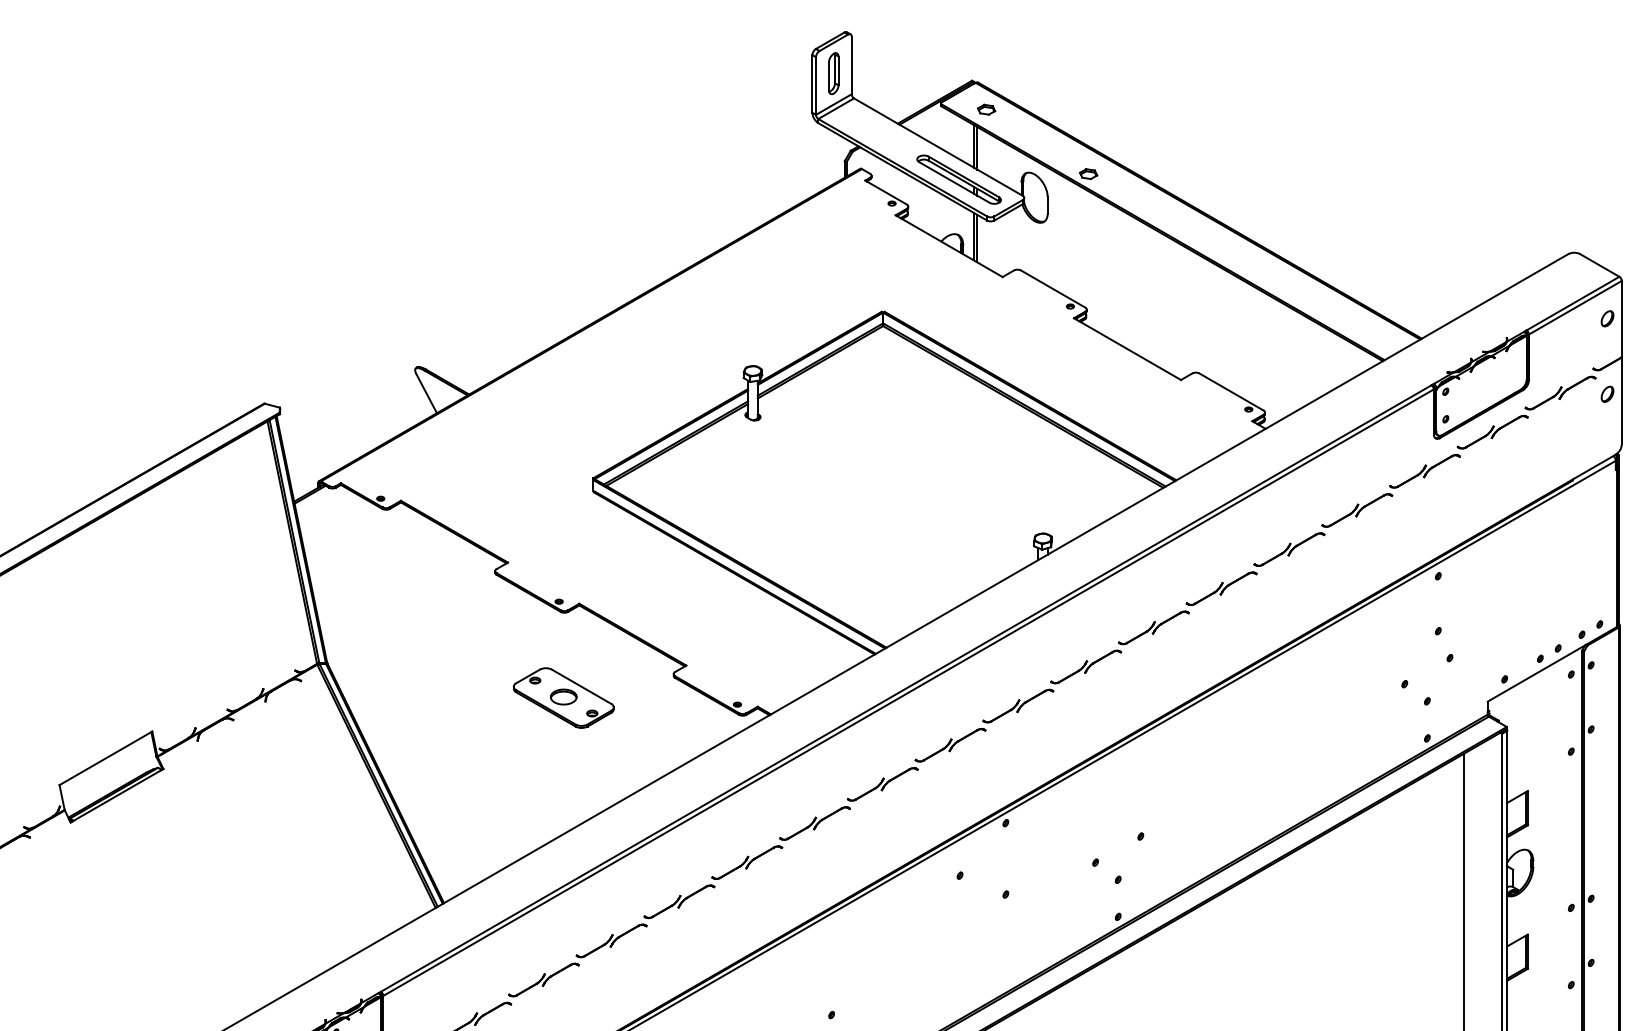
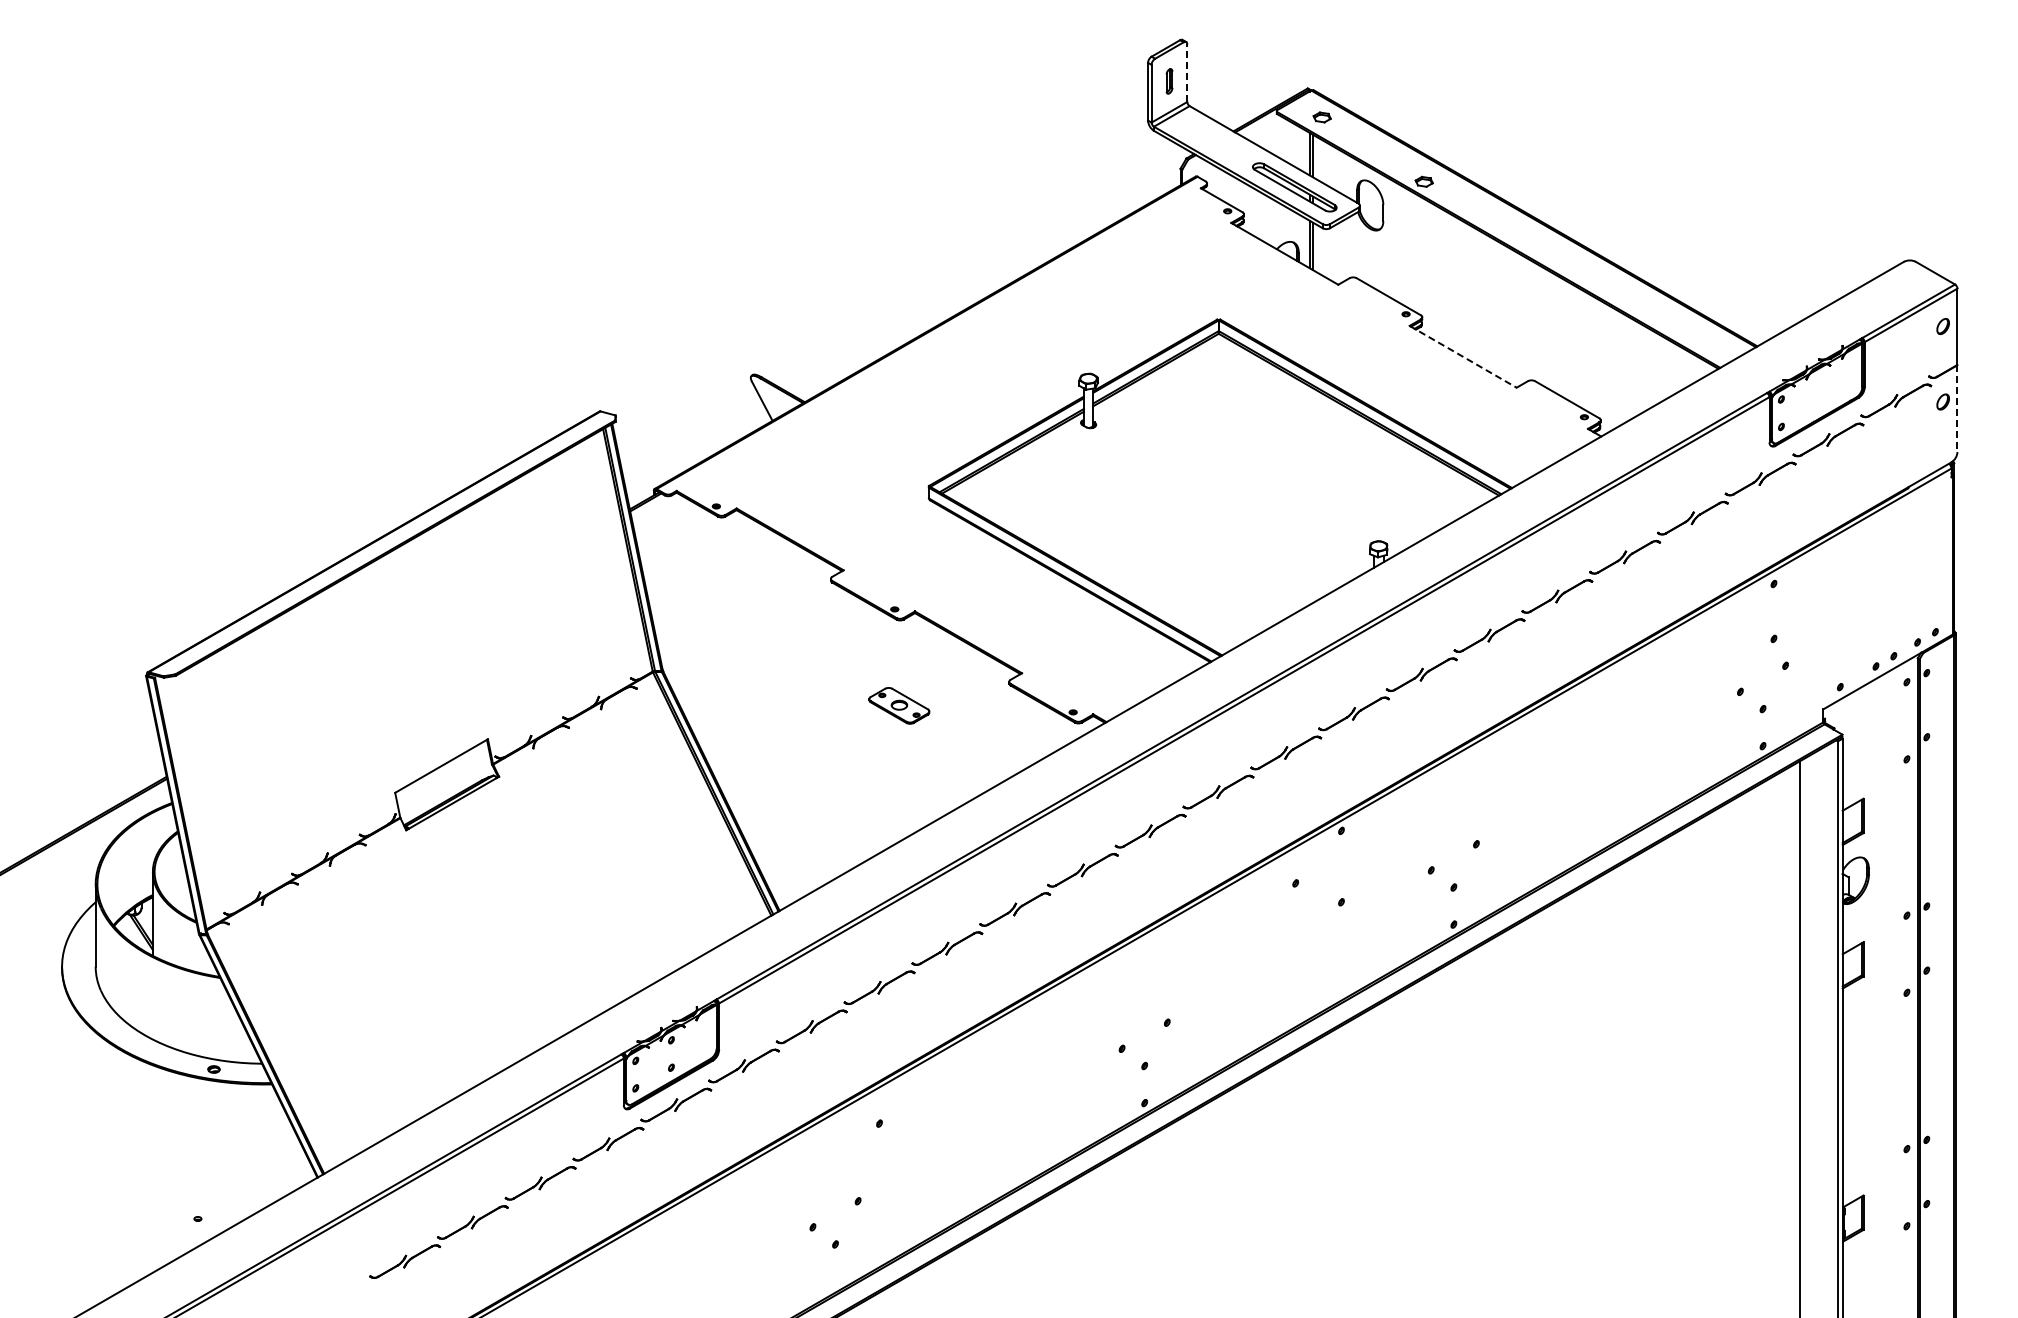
line: (851, 65) -> (1187, 73), solid -> dashed
part: (833, 73) -> (1169, 81), size x0.6
line: (1127, 348) -> (1463, 356), solid -> dashed
line: (1621, 401) -> (1957, 409), solid -> dashed
part: (563, 697) -> (899, 705), size x0.6

